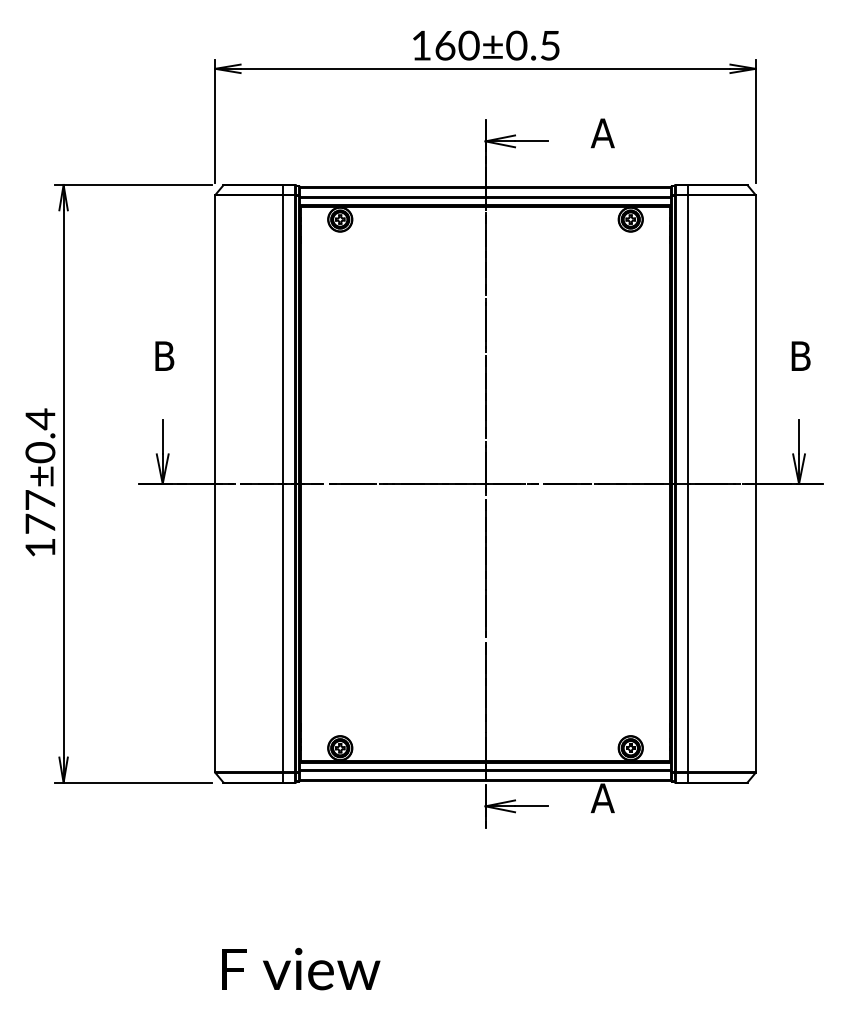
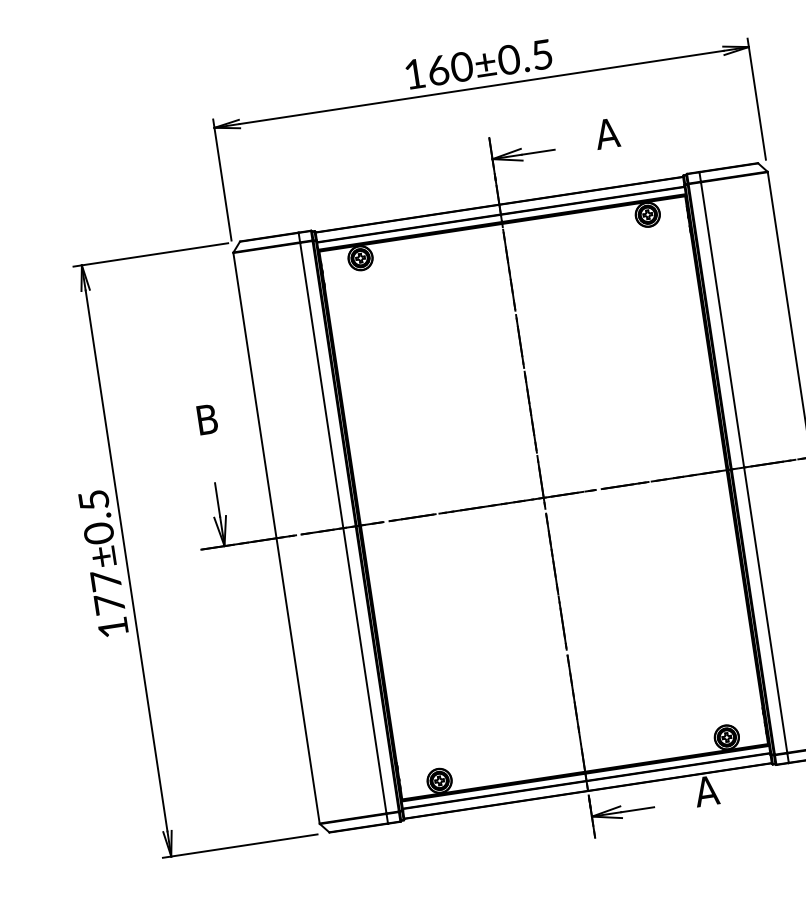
text: (40, 419) -> (94, 500), 177±0.4 -> 177±0.5

